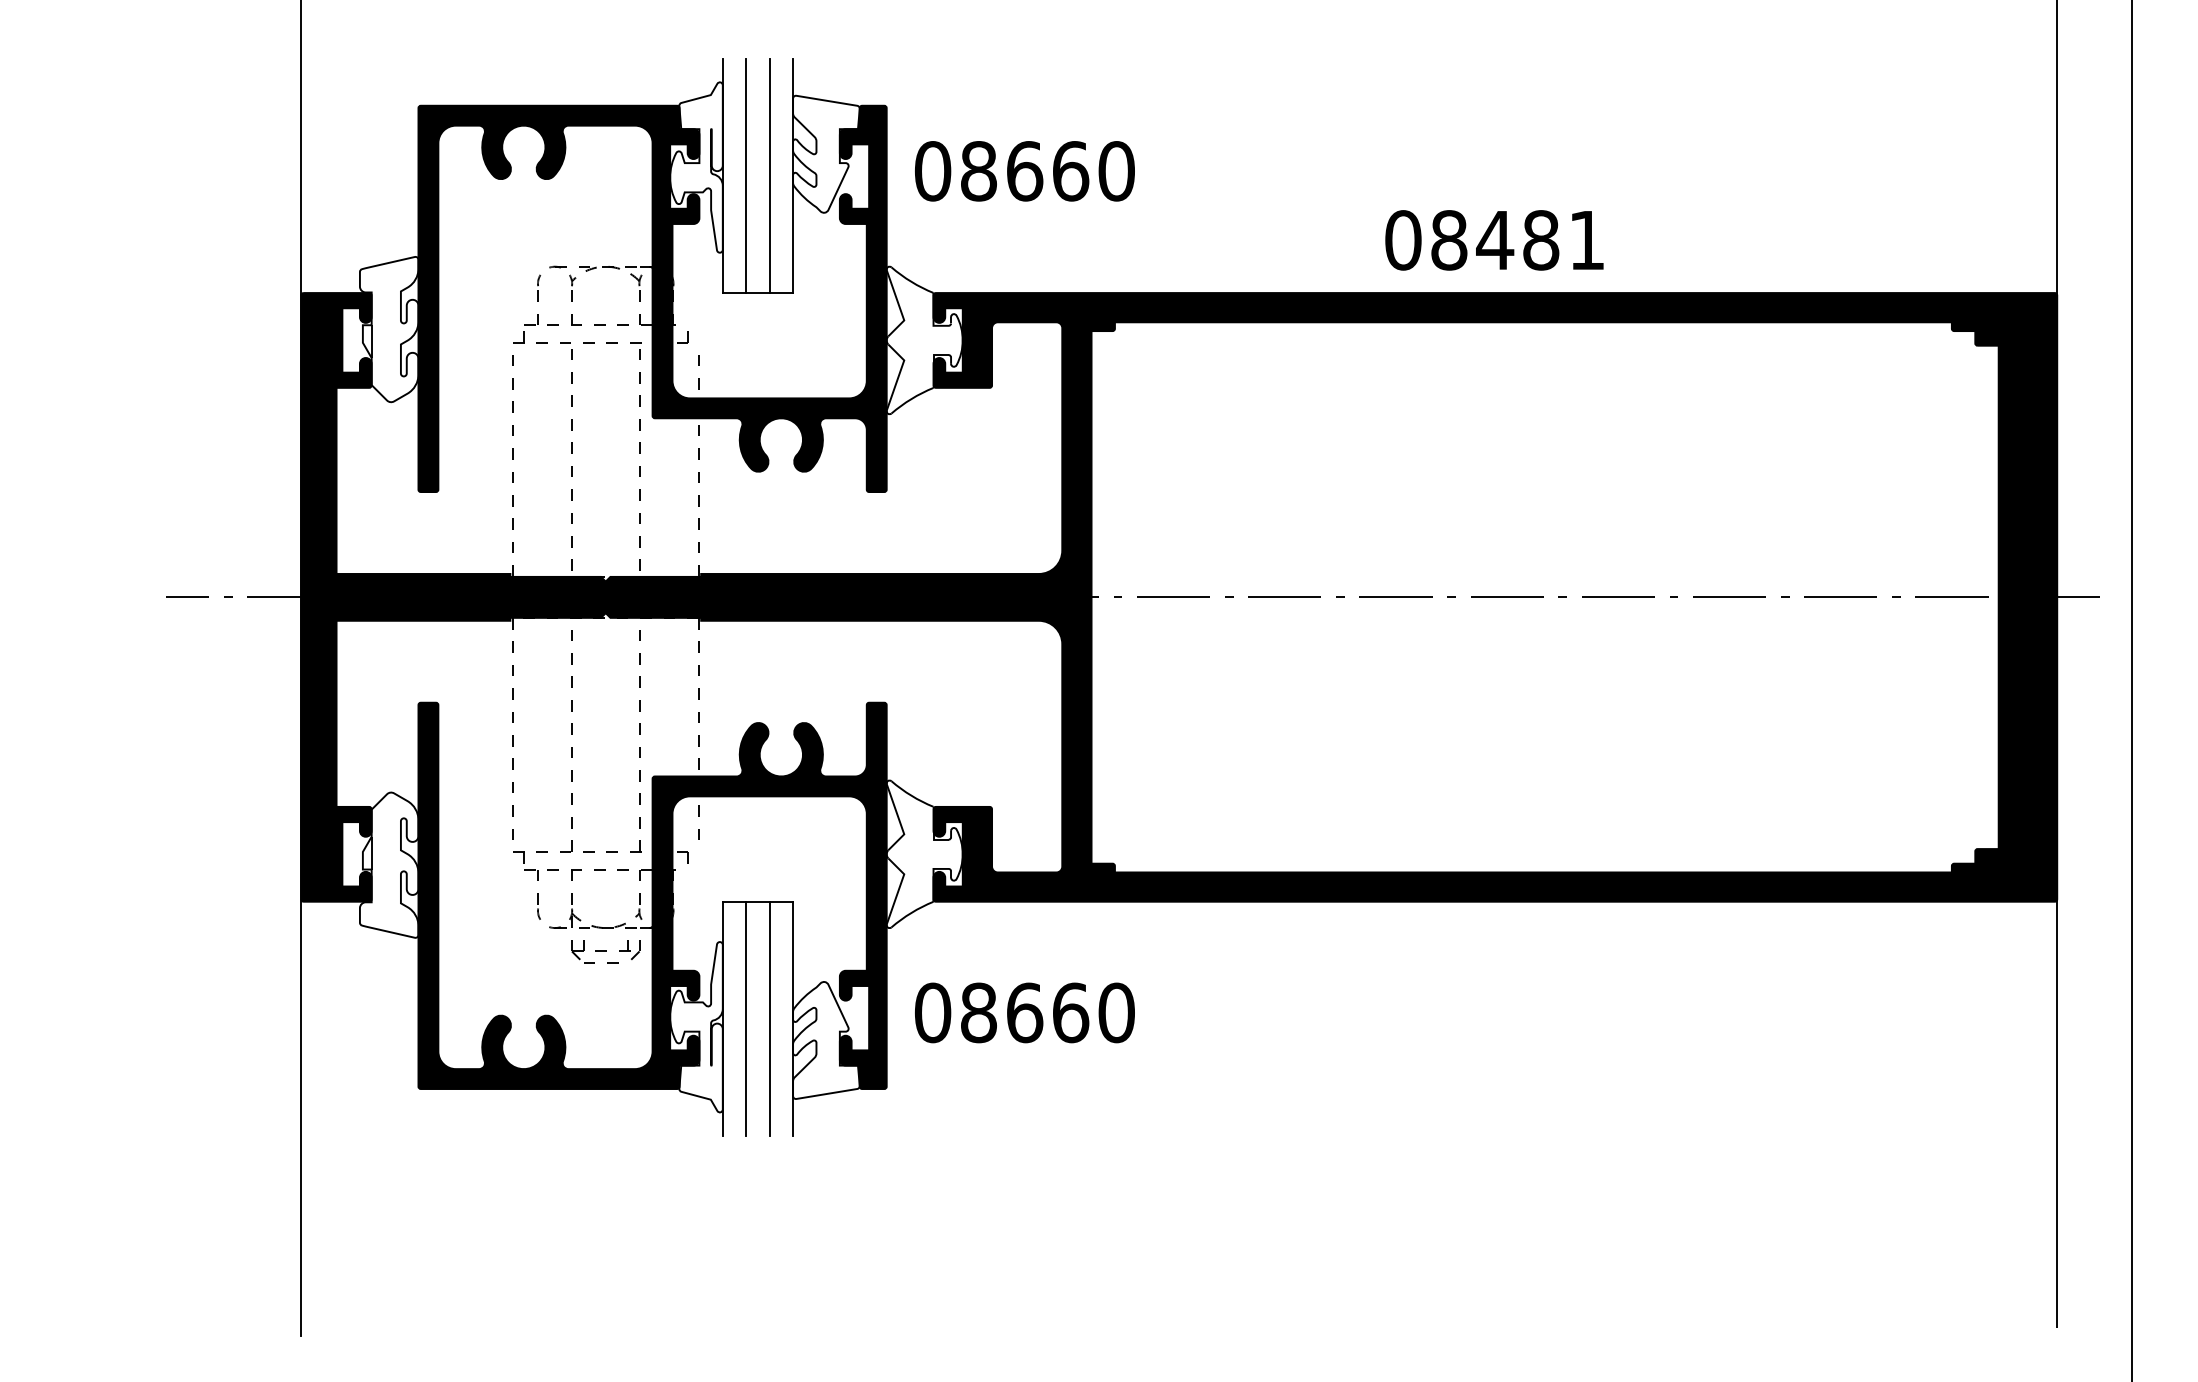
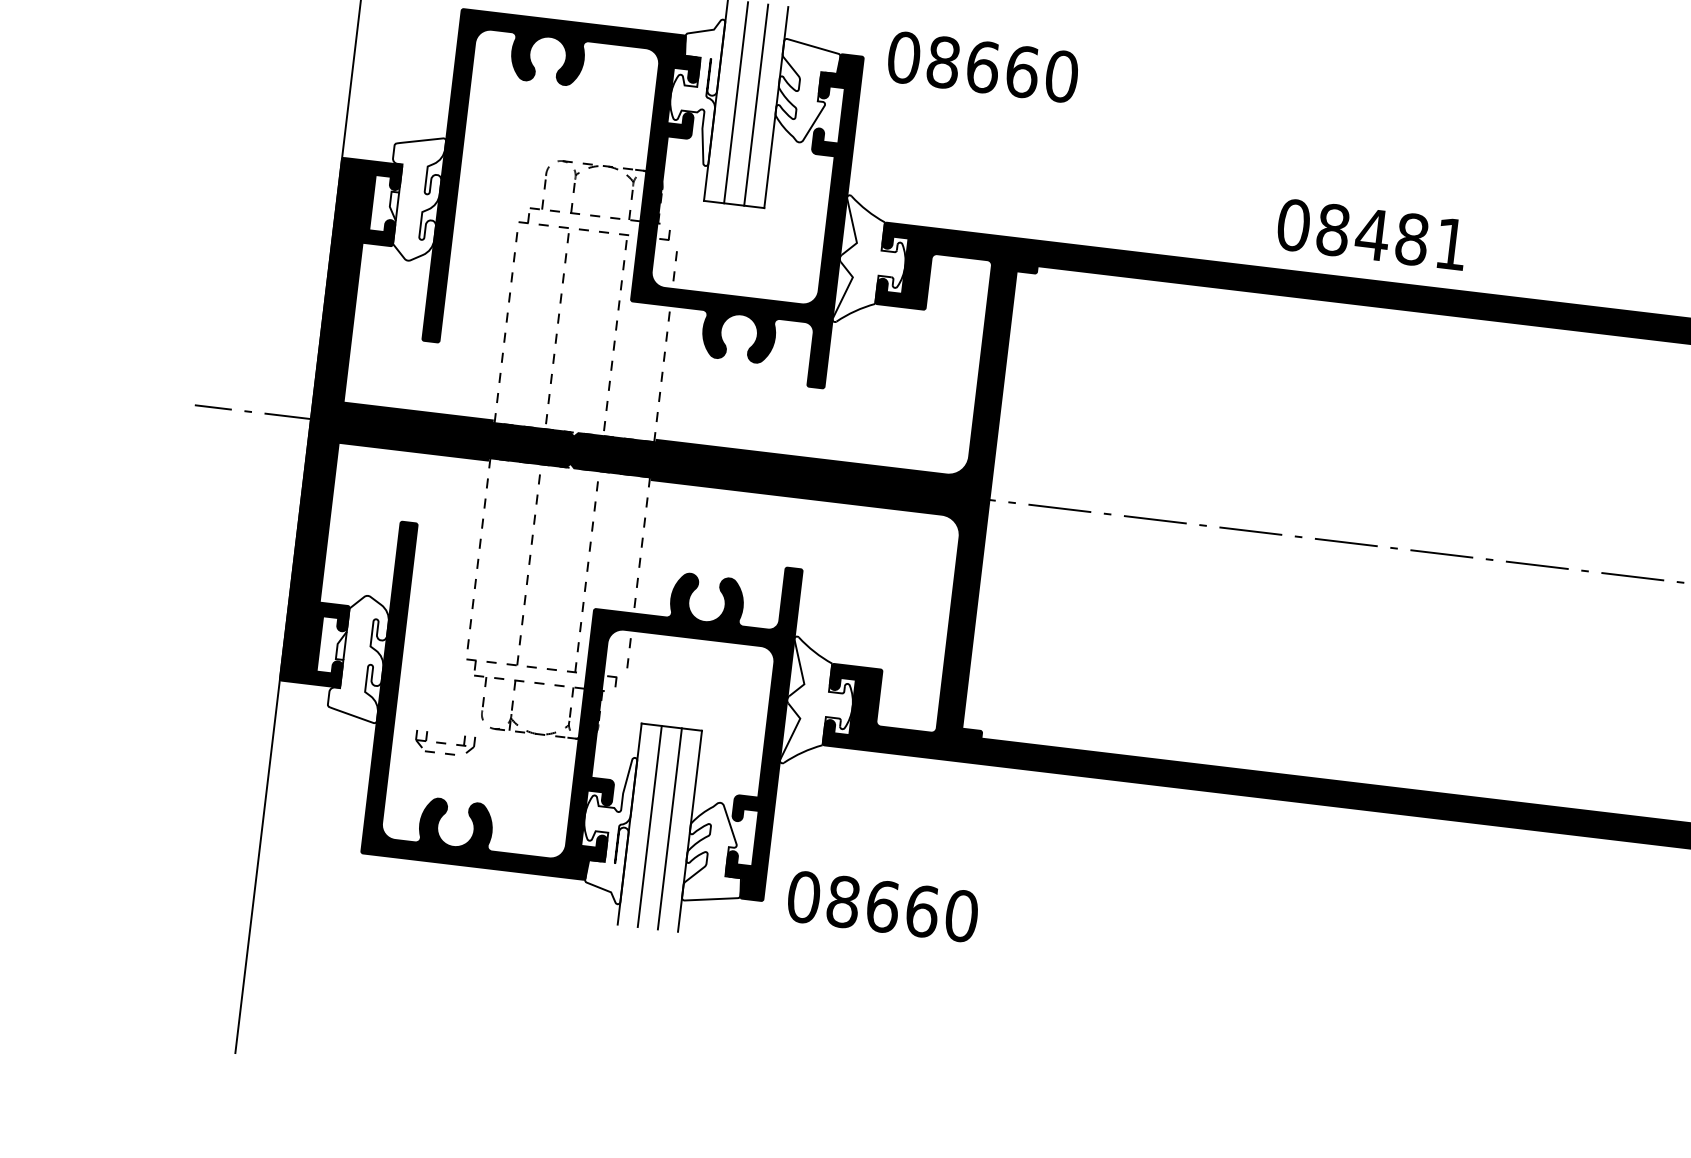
text: (1024, 171) -> (982, 67), moved
part: (605, 951) -> (444, 743), moved
text: (1024, 1012) -> (882, 906), moved

